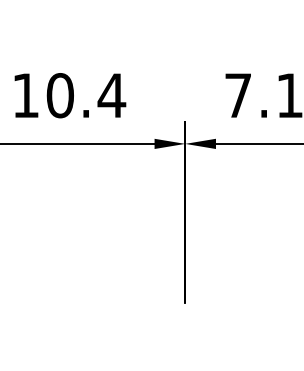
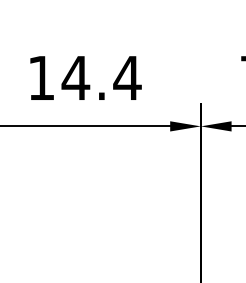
text: (59, 95) -> (75, 77), 10.4 -> 14.4

